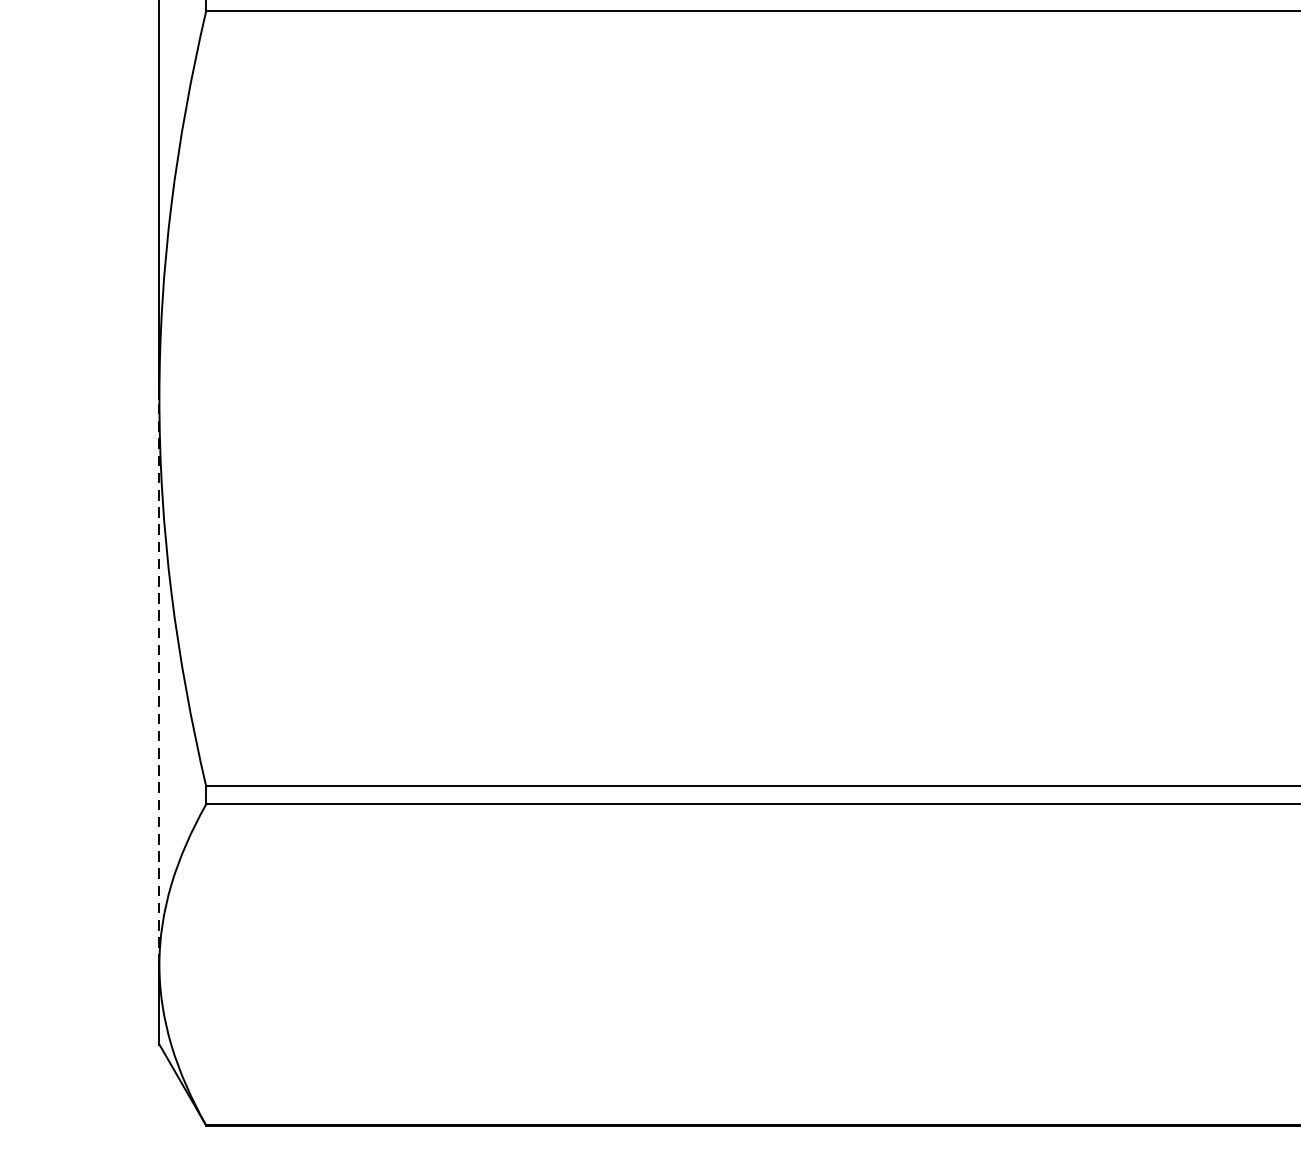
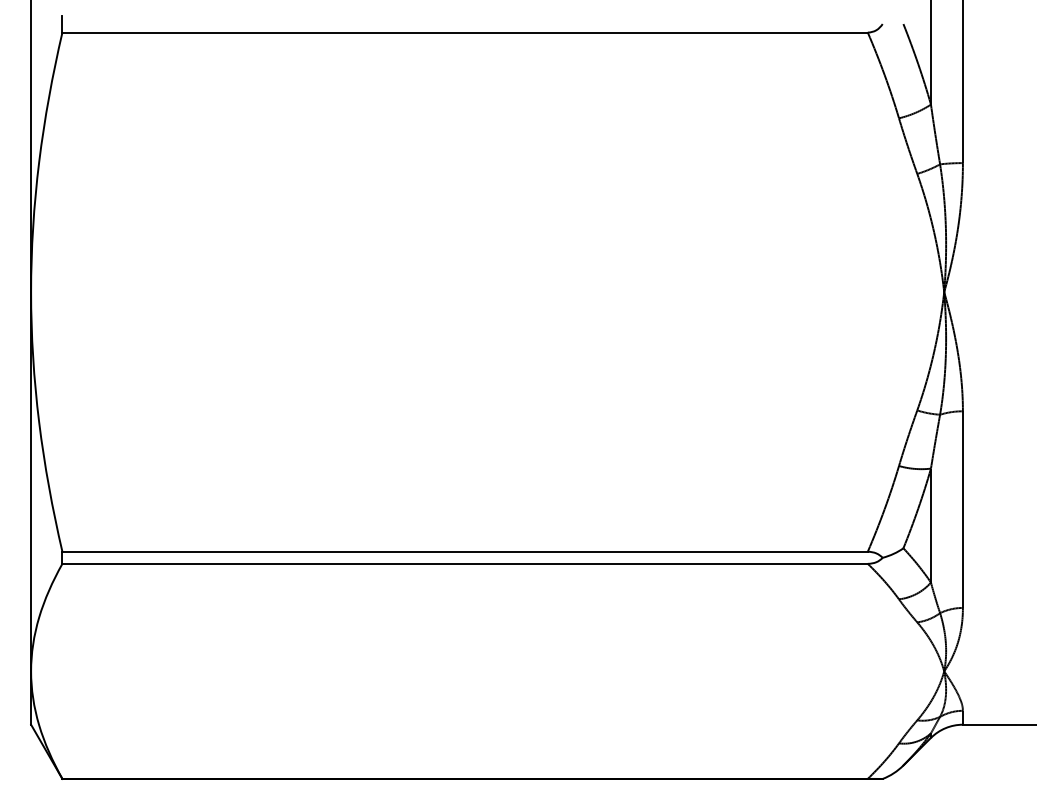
line: (160, 681) -> (31, 481), dashed -> solid

